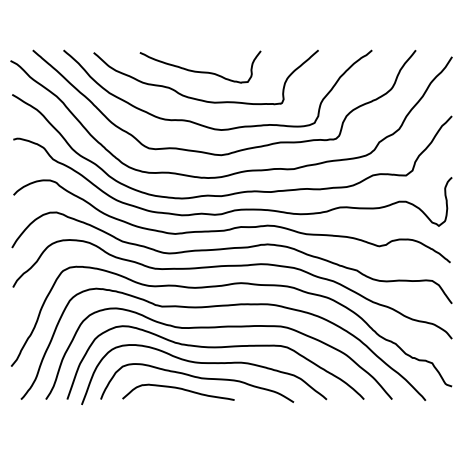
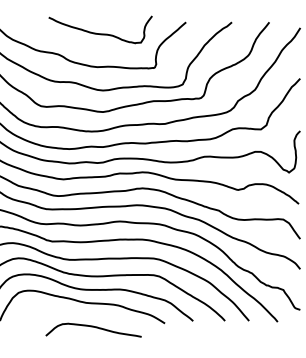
curve: (200, 71) -> (100, 33), moved
curve: (178, 389) -> (93, 327), moved

